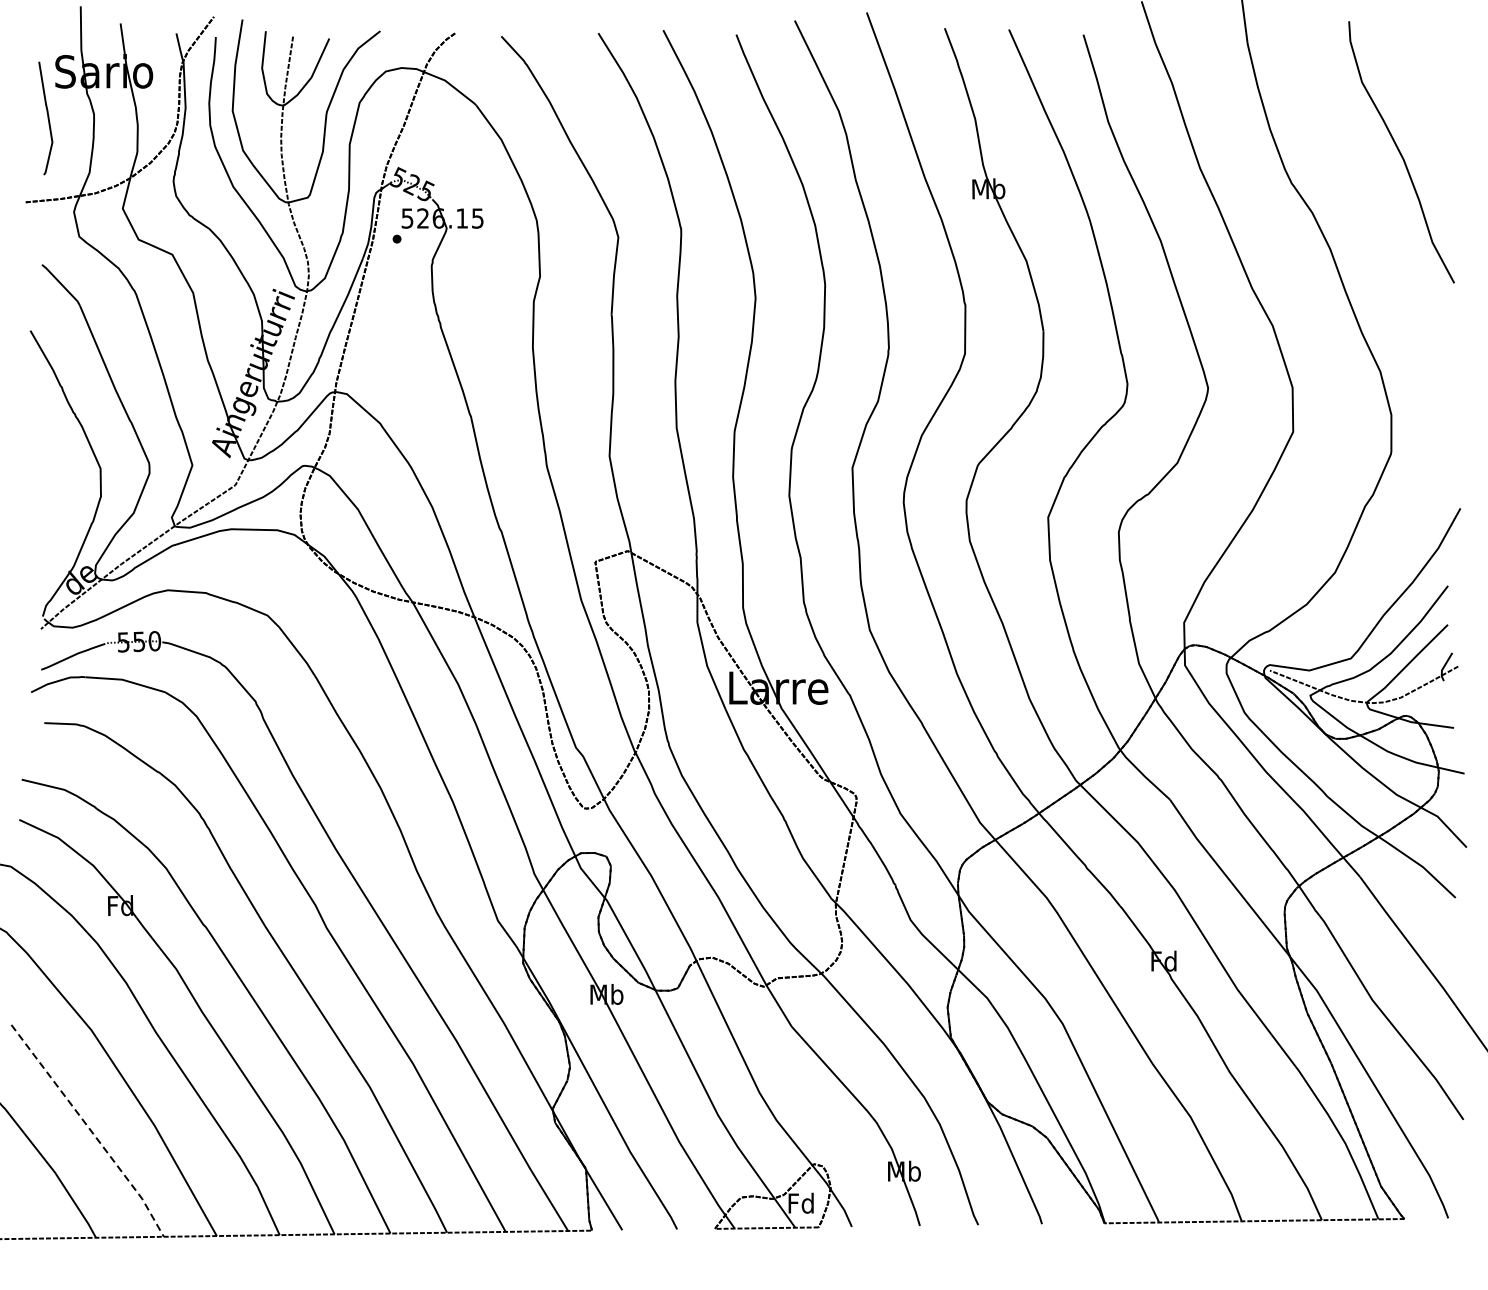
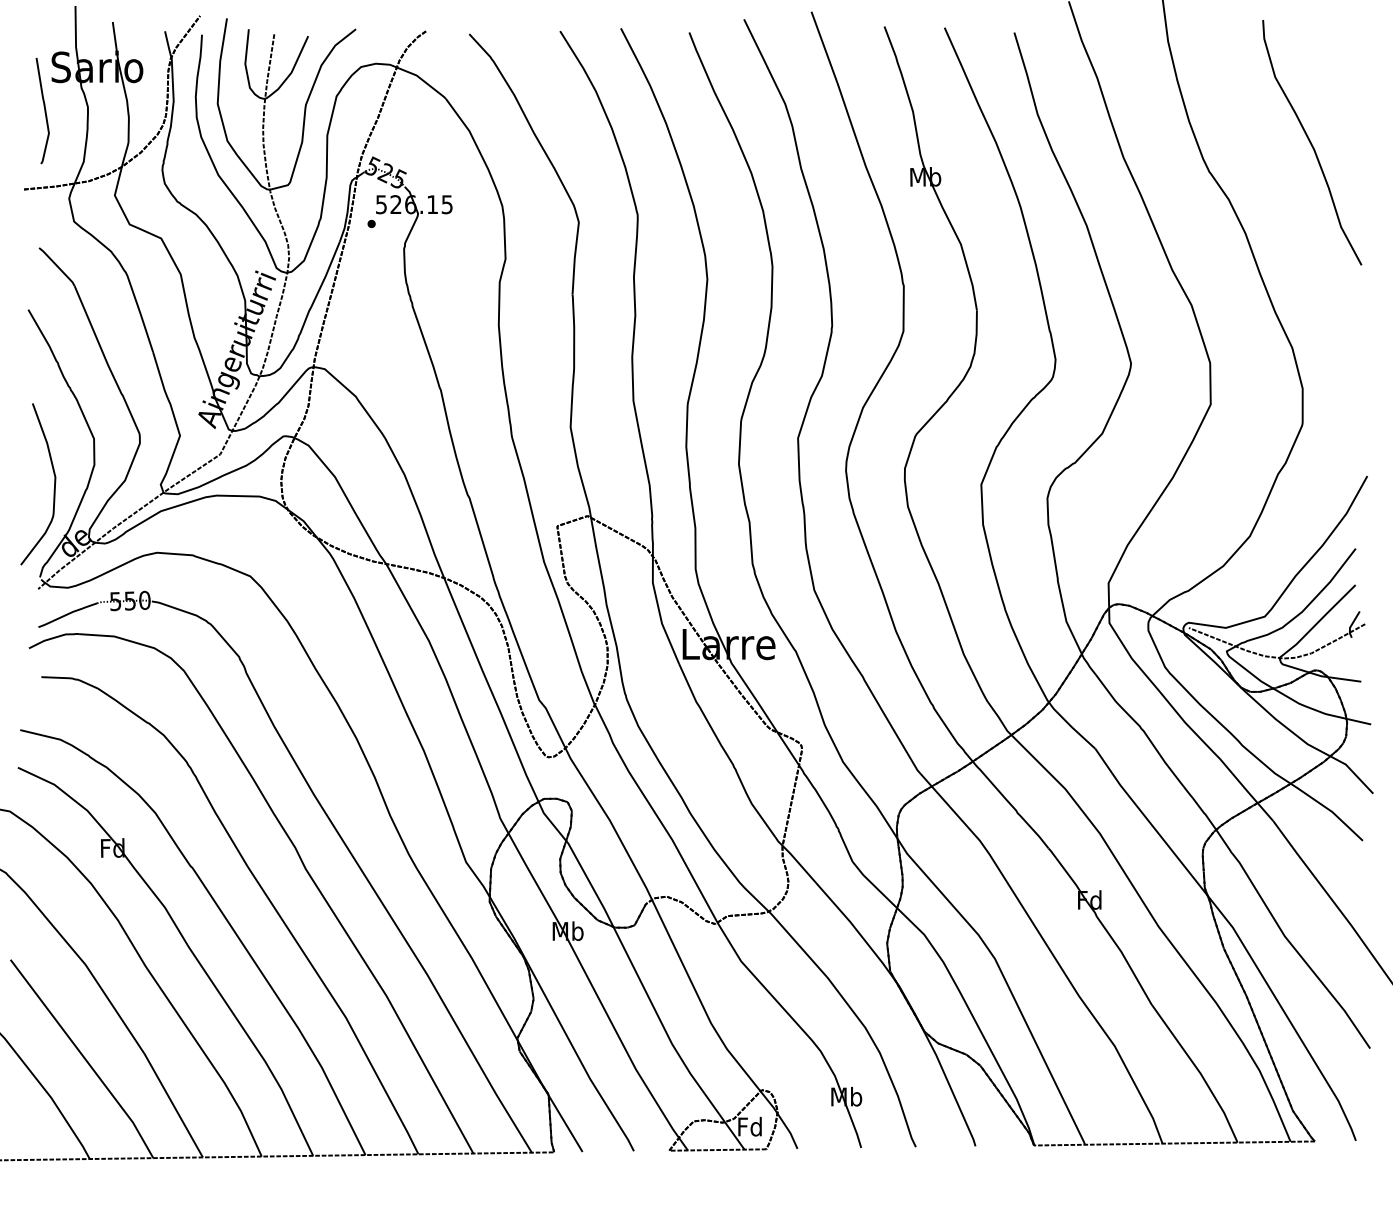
curve: (57, 522) -> (53, 489), added
line: (90, 1129) -> (84, 1057), dashed -> solid

